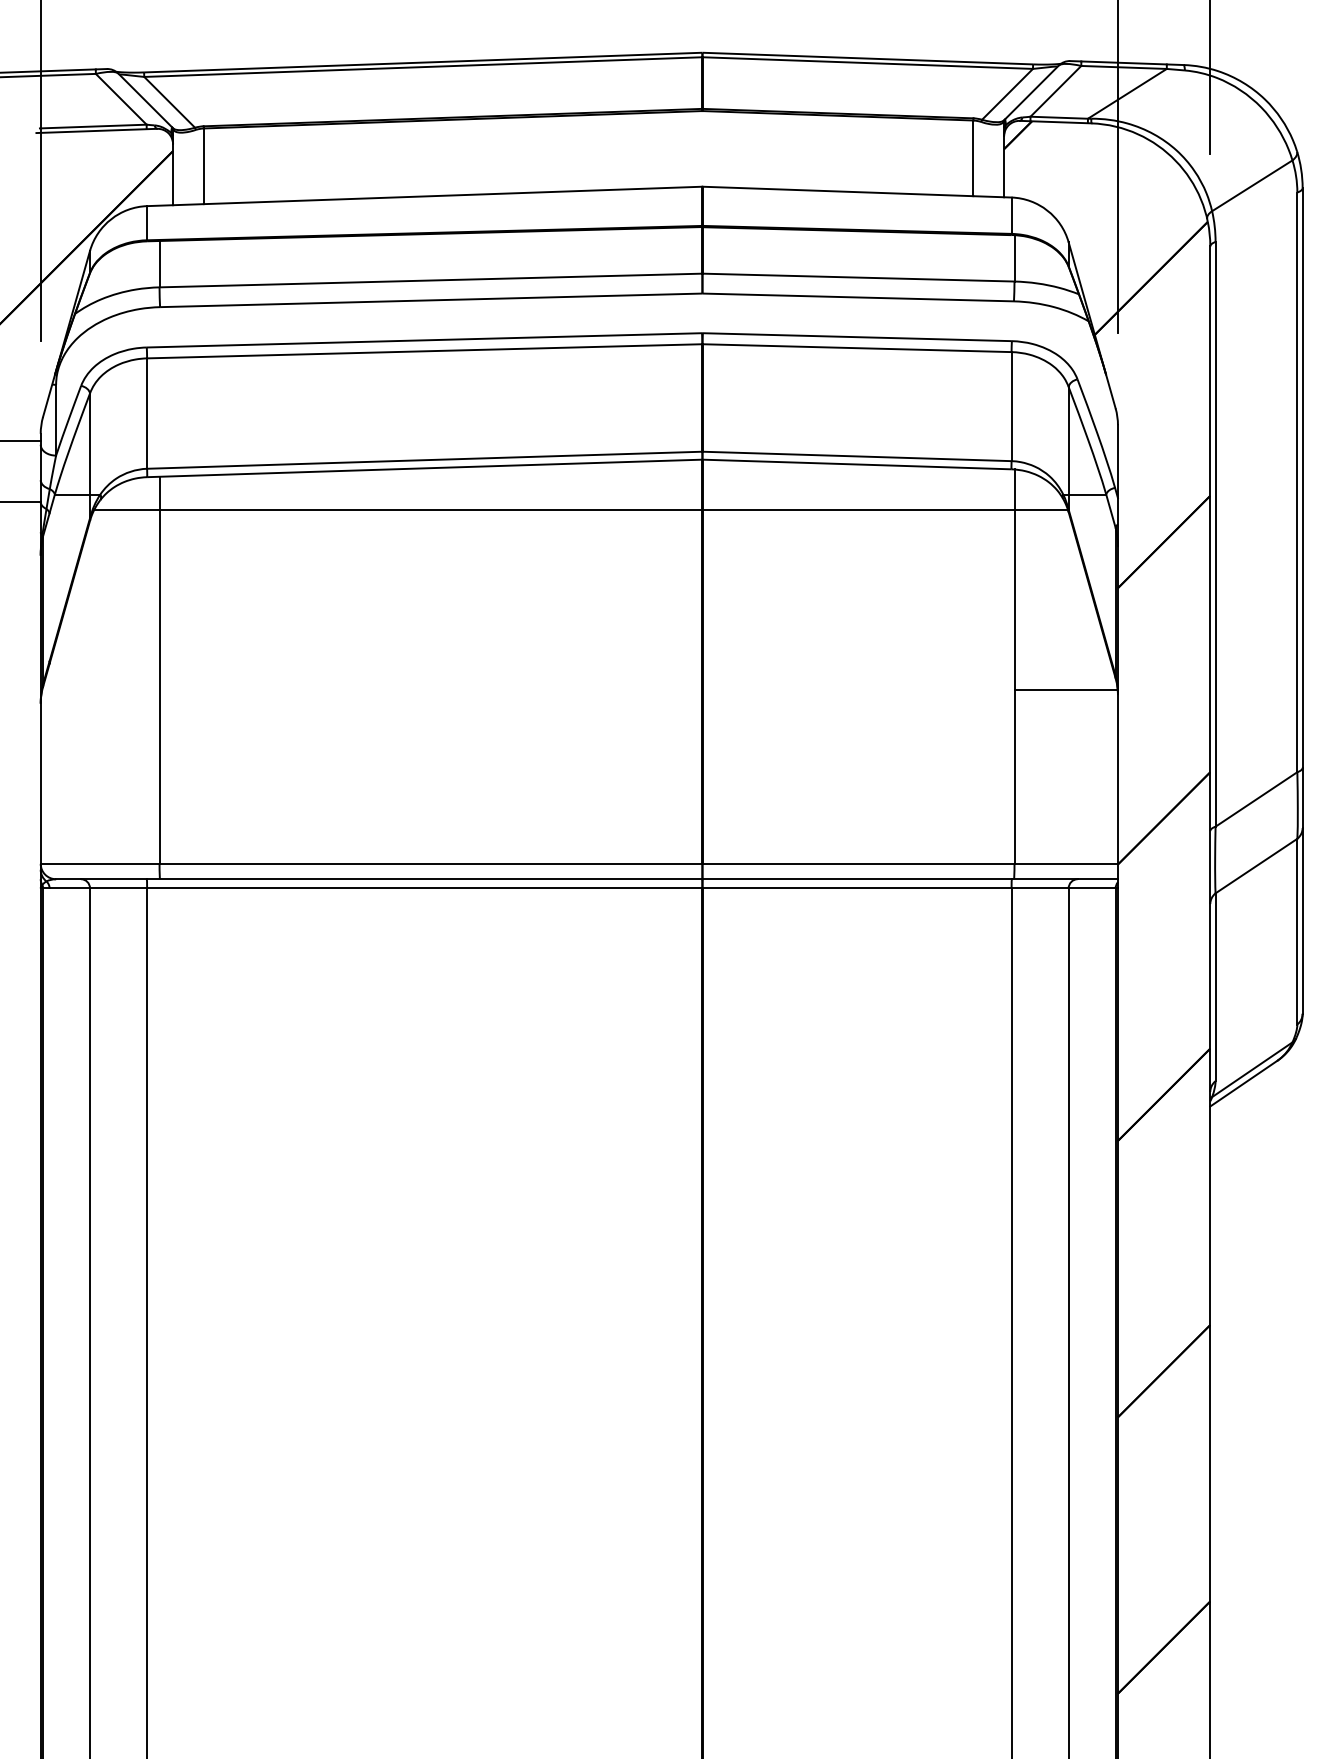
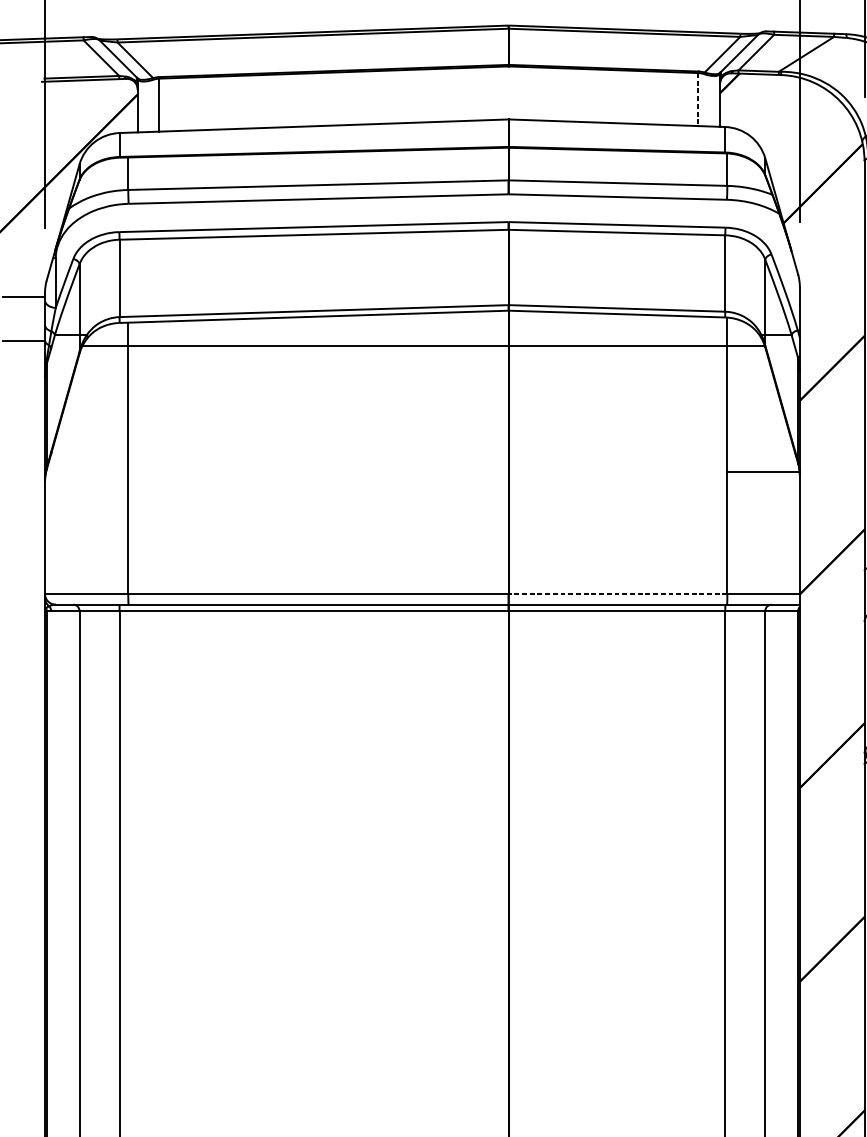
line: (973, 158) -> (698, 99), solid -> dashed
line: (858, 863) -> (618, 593), solid -> dashed

